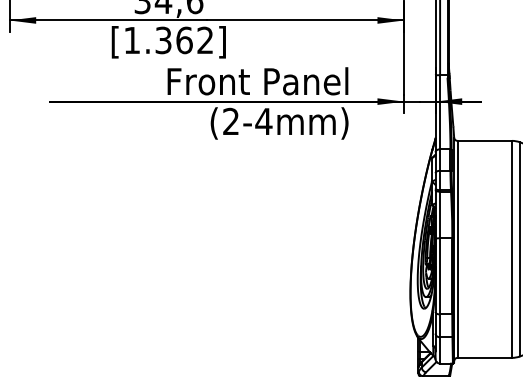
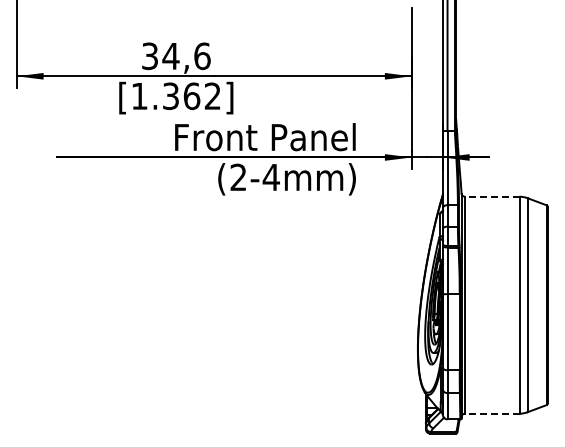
line: (484, 140) -> (491, 196), solid -> dashed
line: (484, 357) -> (491, 413), solid -> dashed

